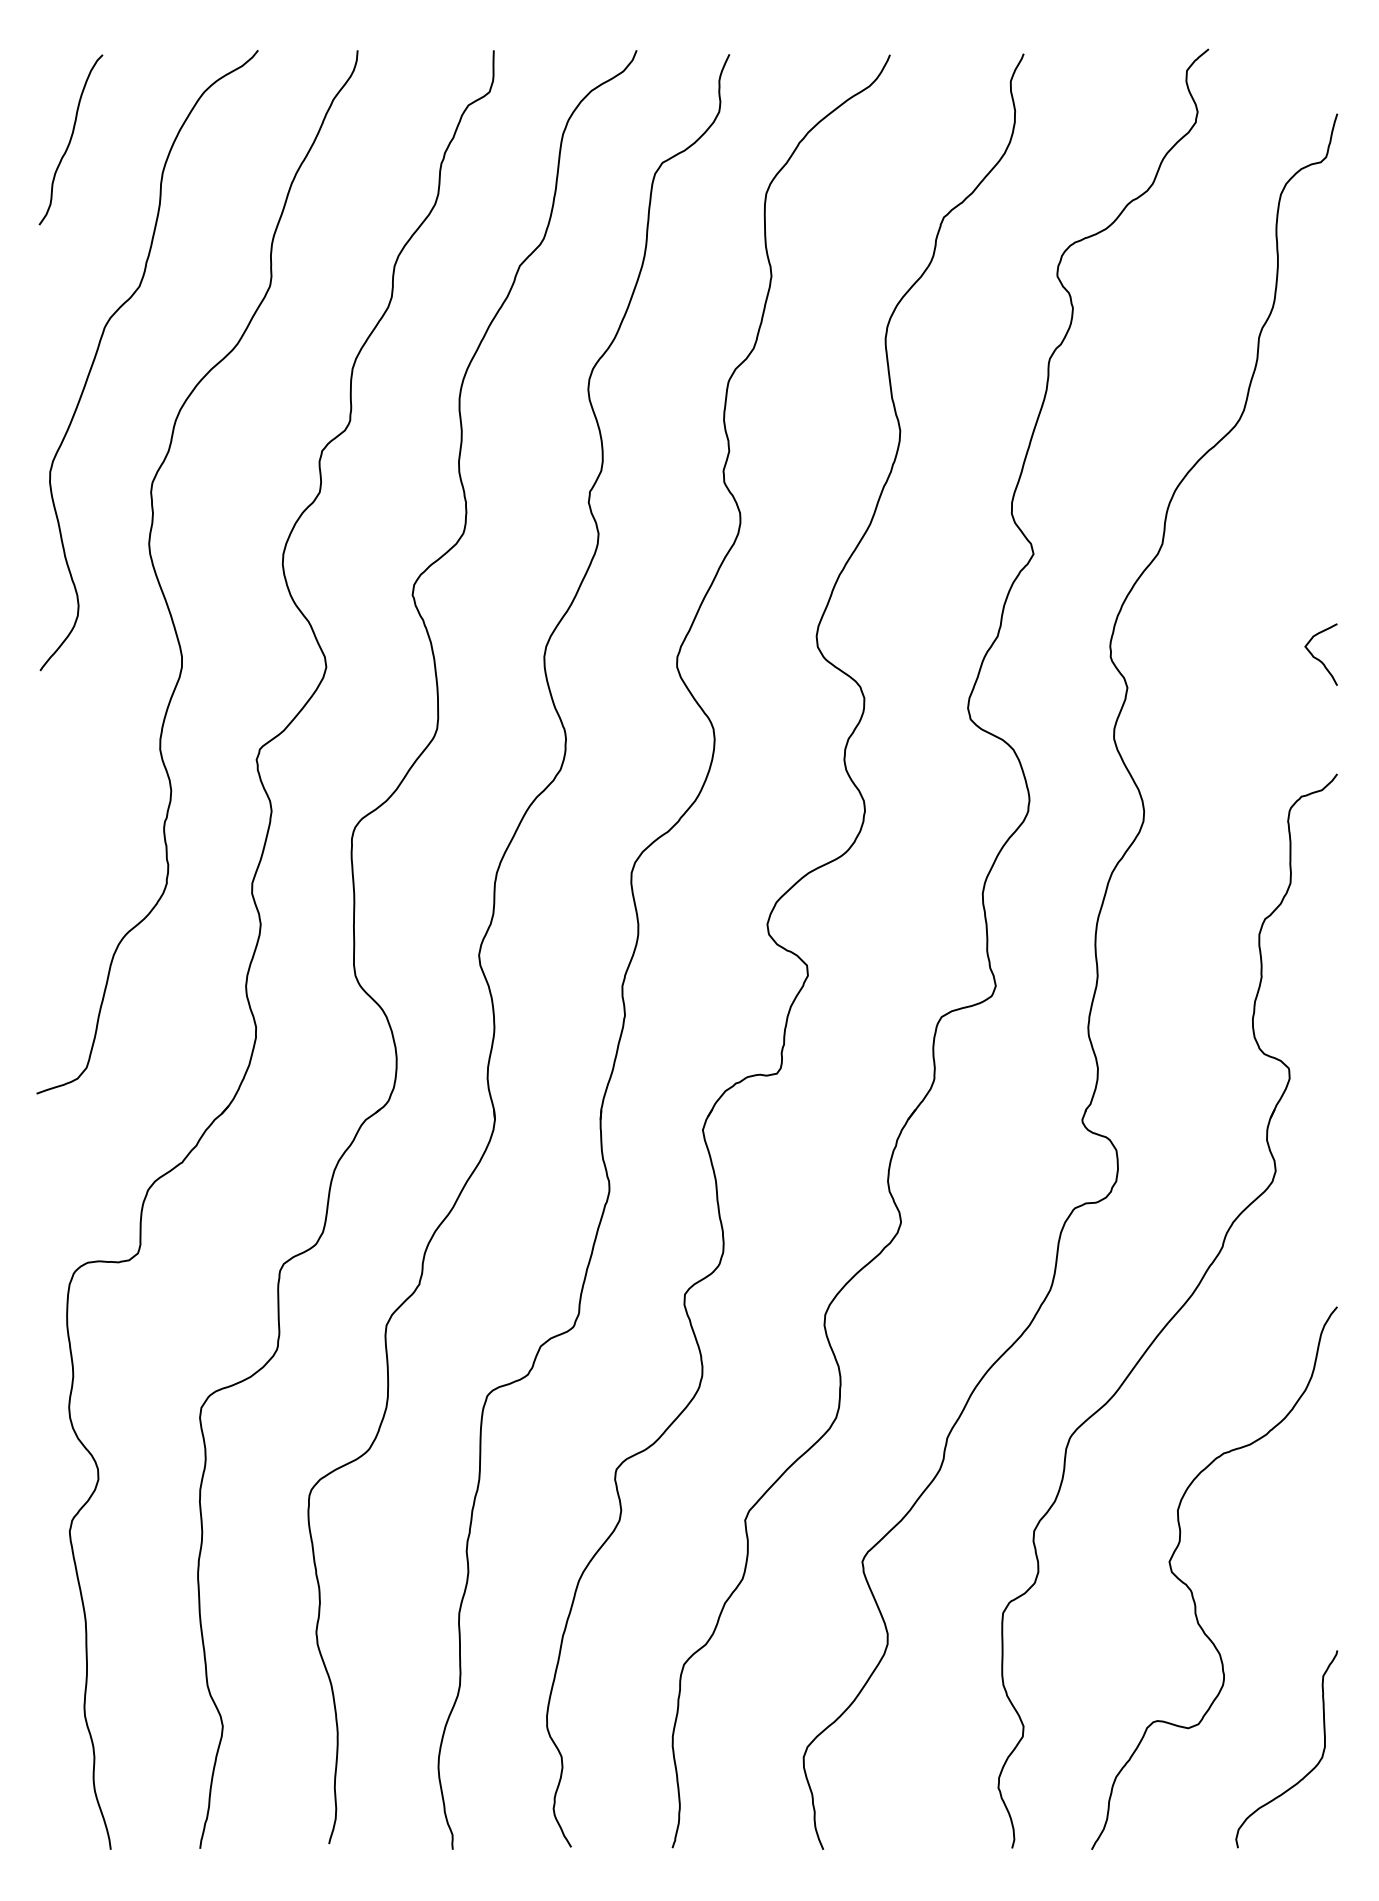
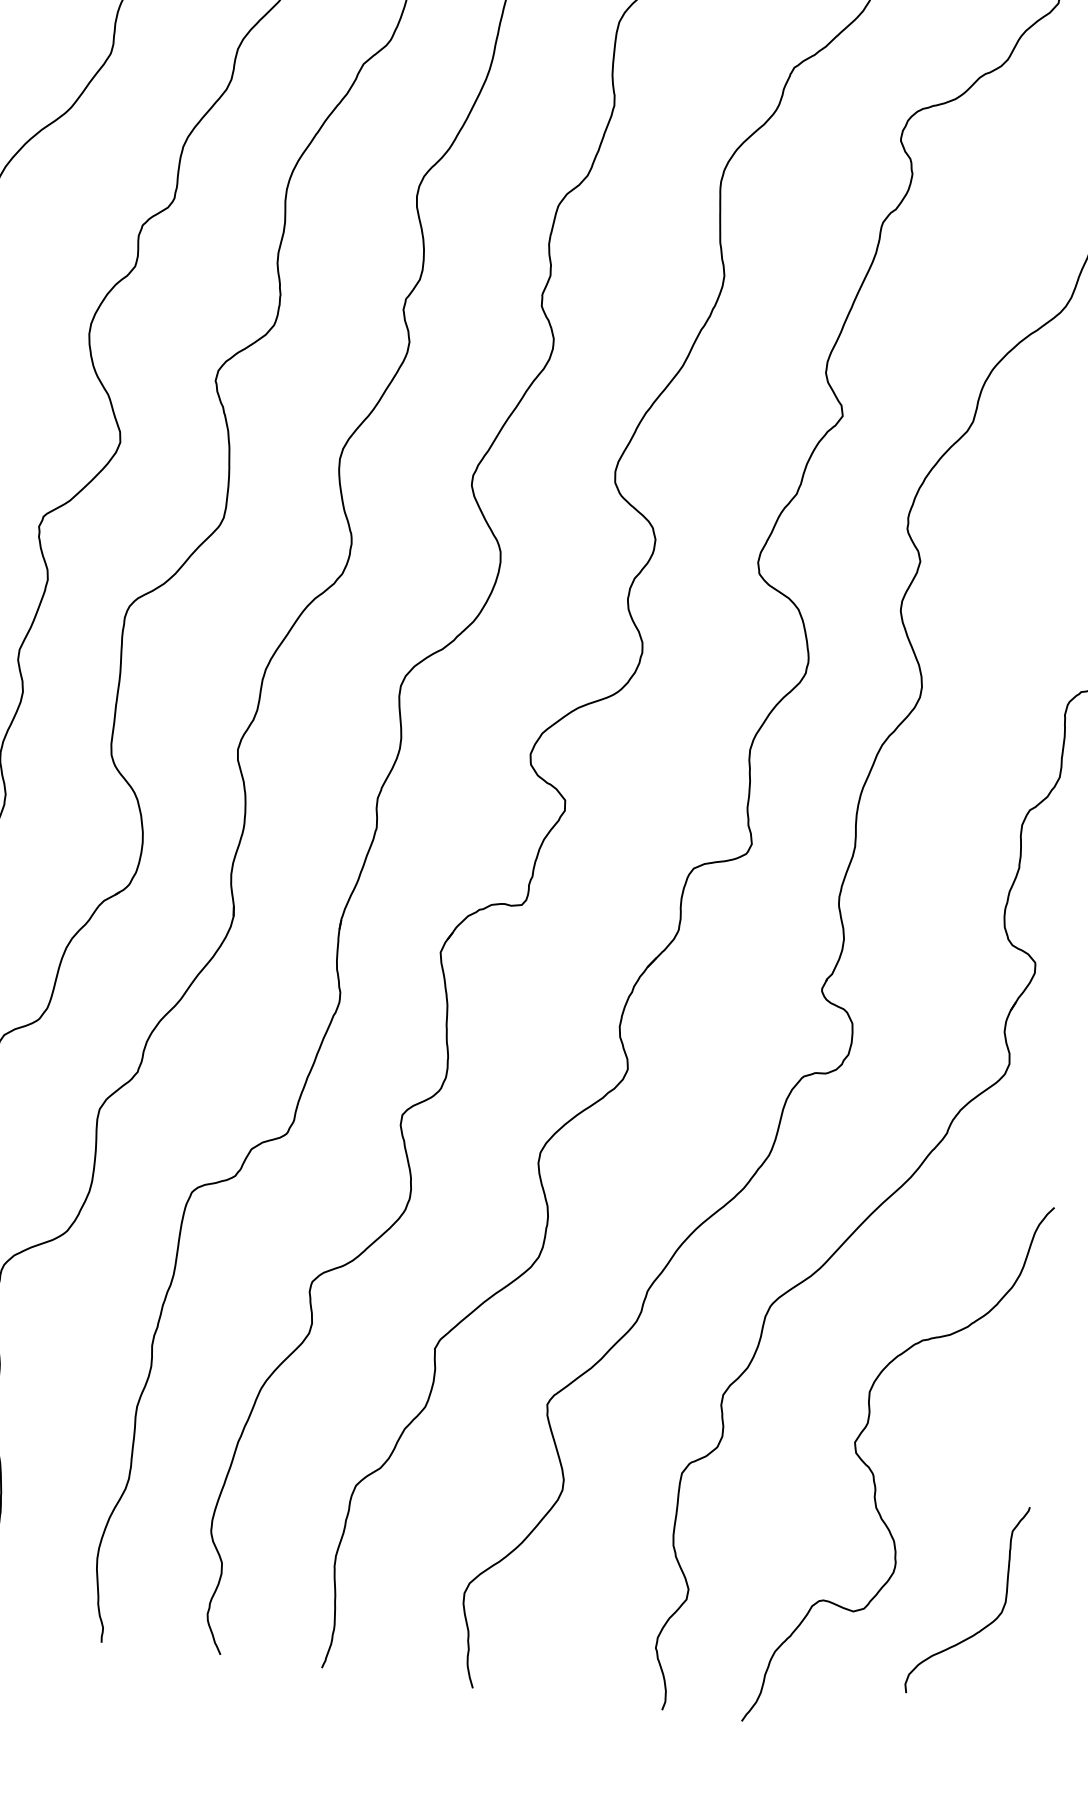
curve: (1309, 1771) -> (987, 1625), moved

